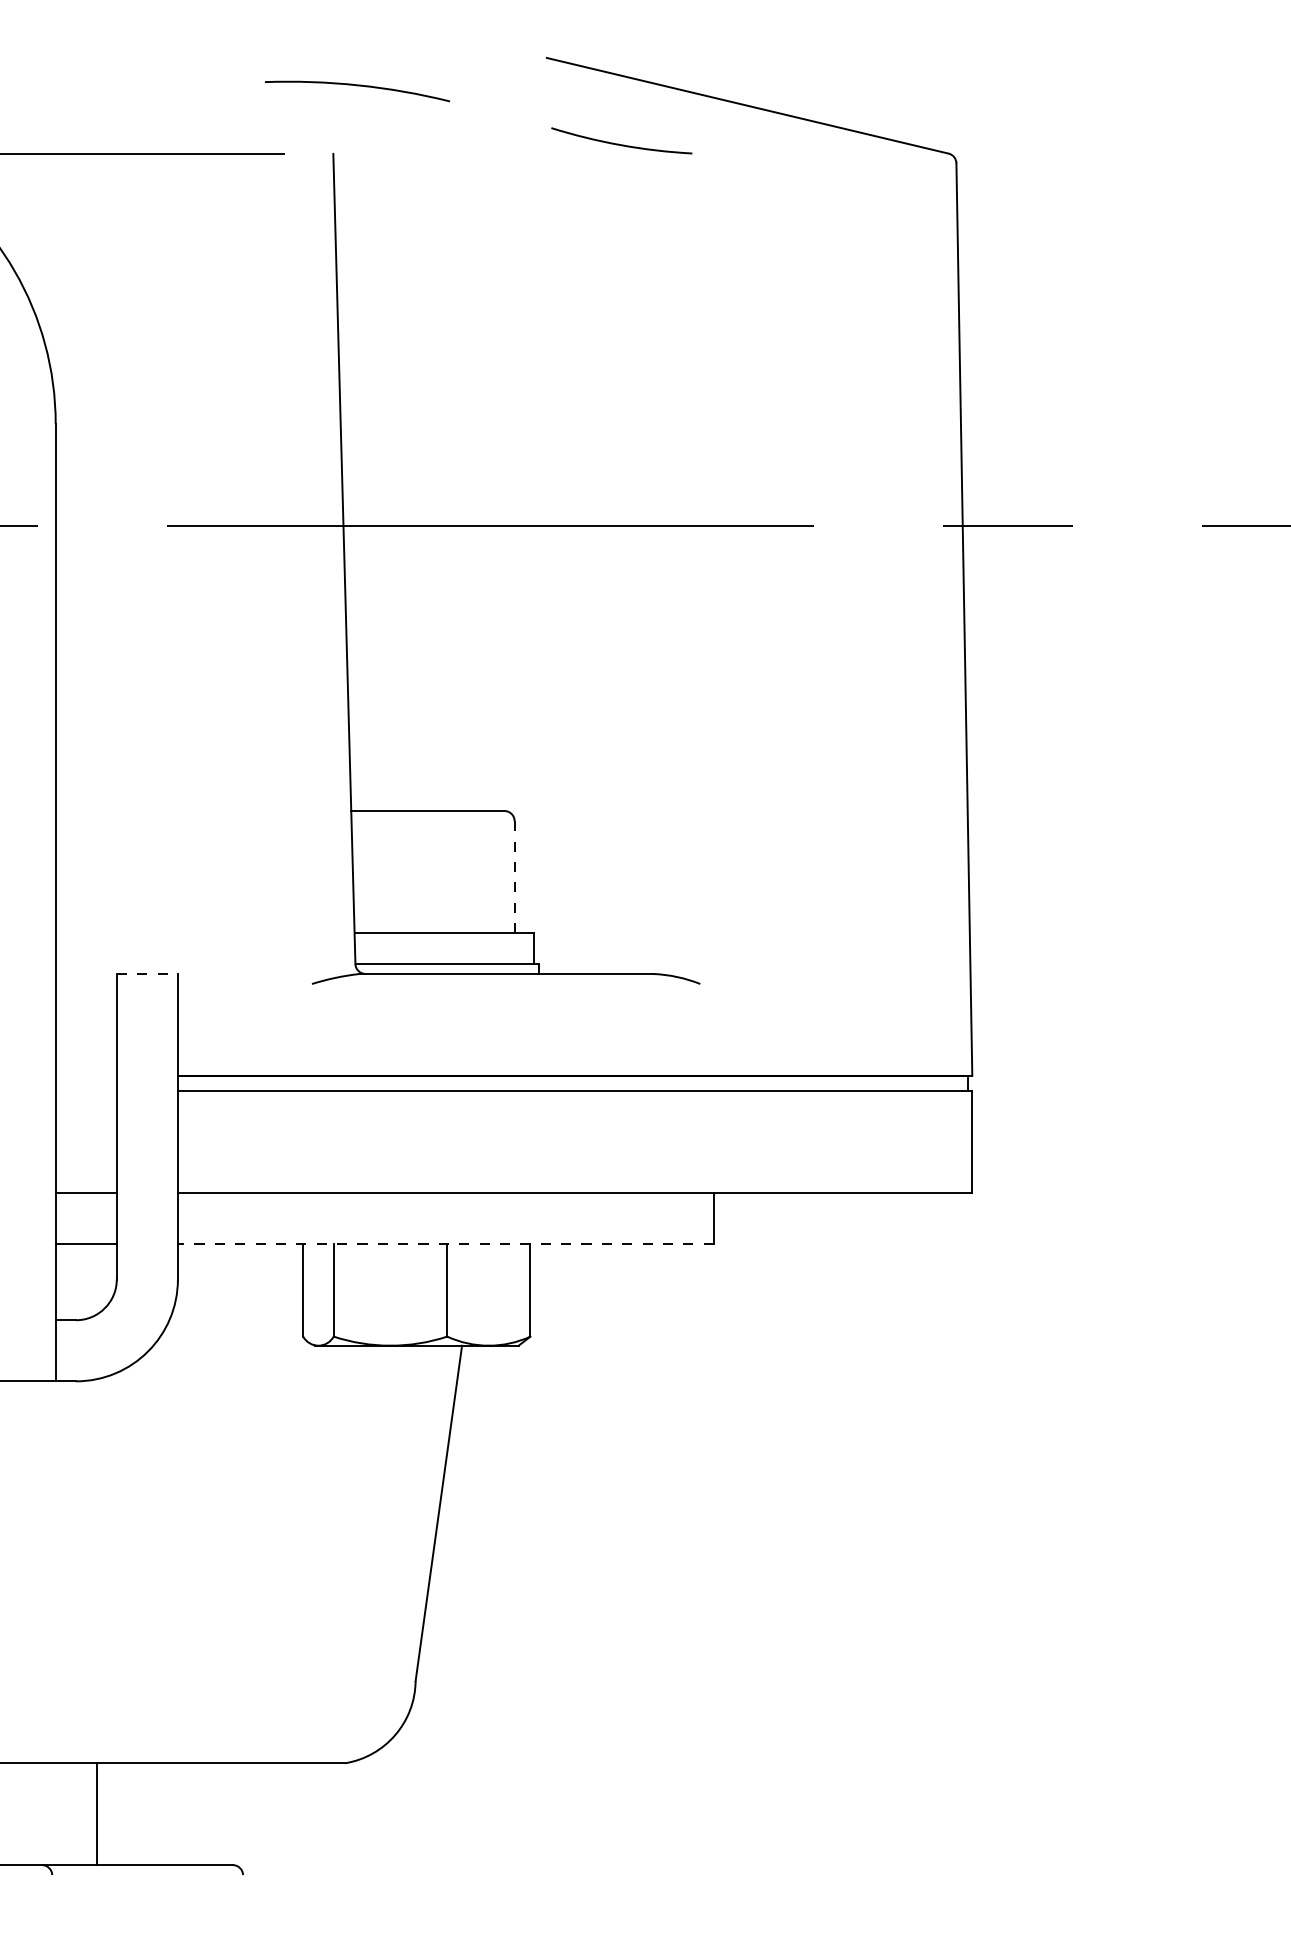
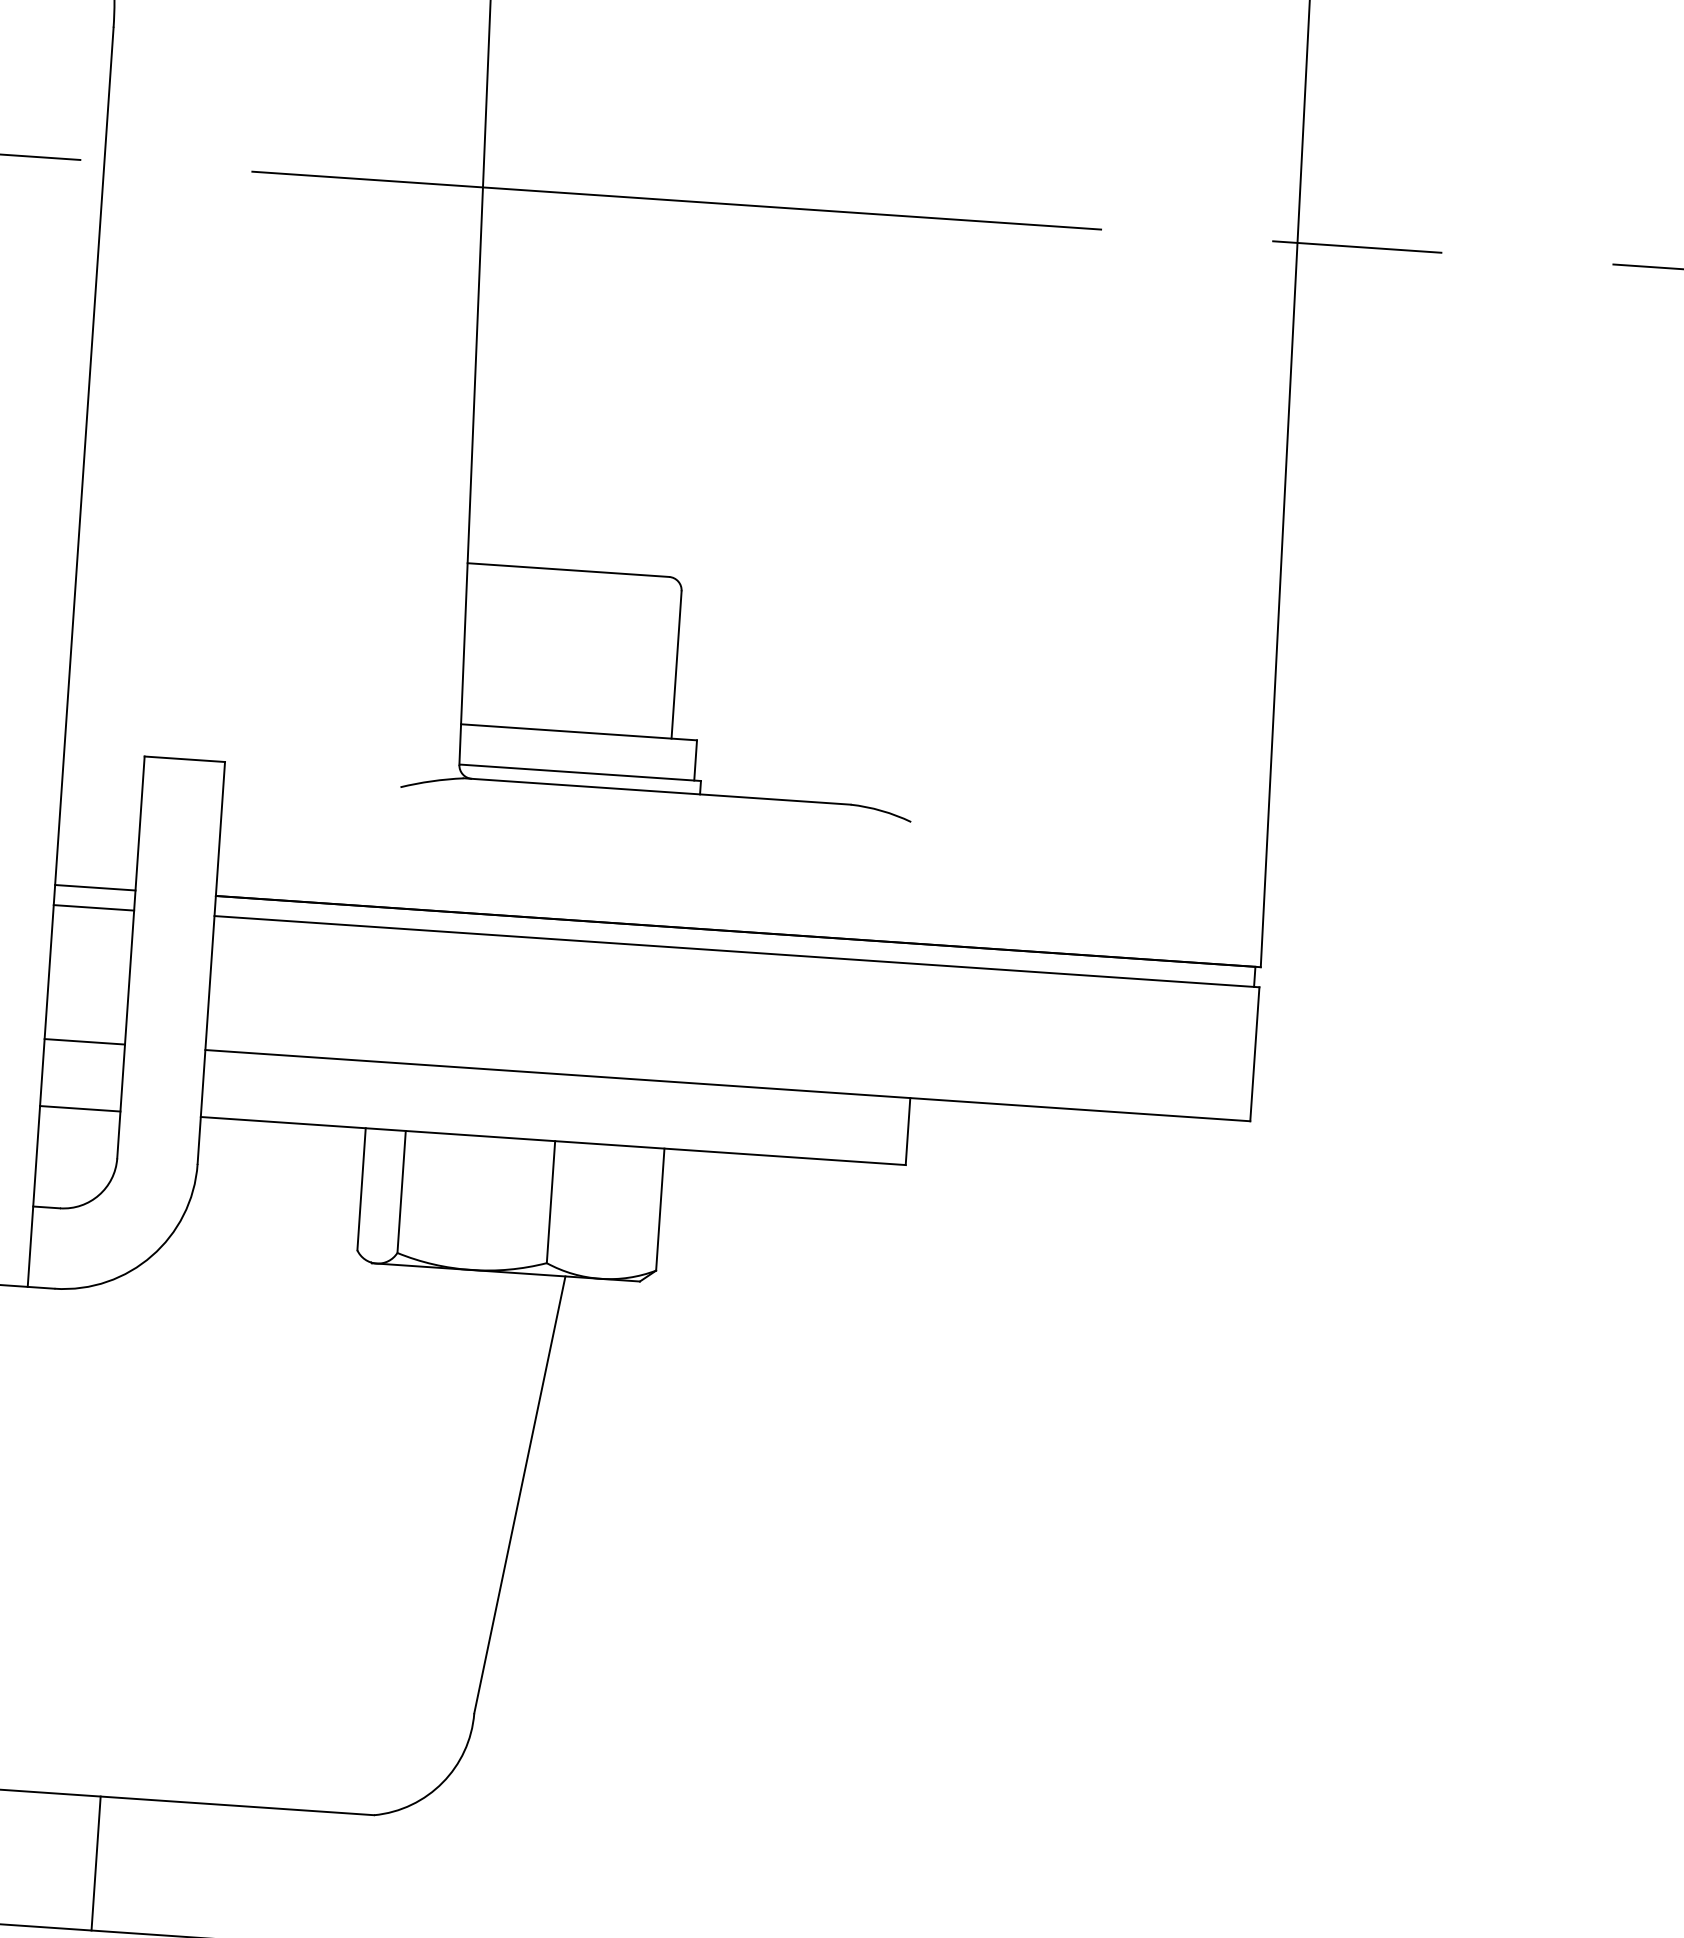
line: (514, 876) -> (676, 663), dashed -> solid
line: (147, 973) -> (185, 758), dashed -> solid
line: (85, 1075) -> (94, 887), added
line: (85, 1091) -> (92, 908), added
line: (445, 1243) -> (552, 1140), dashed -> solid
line: (97, 1814) -> (96, 1863), moved

